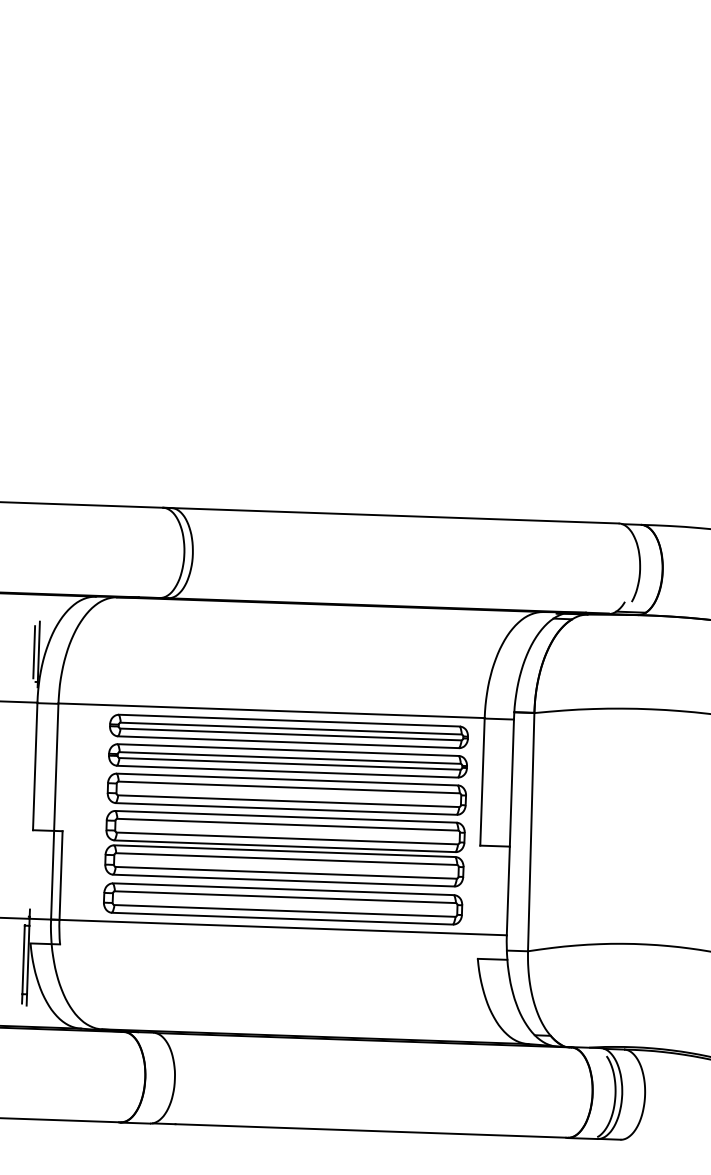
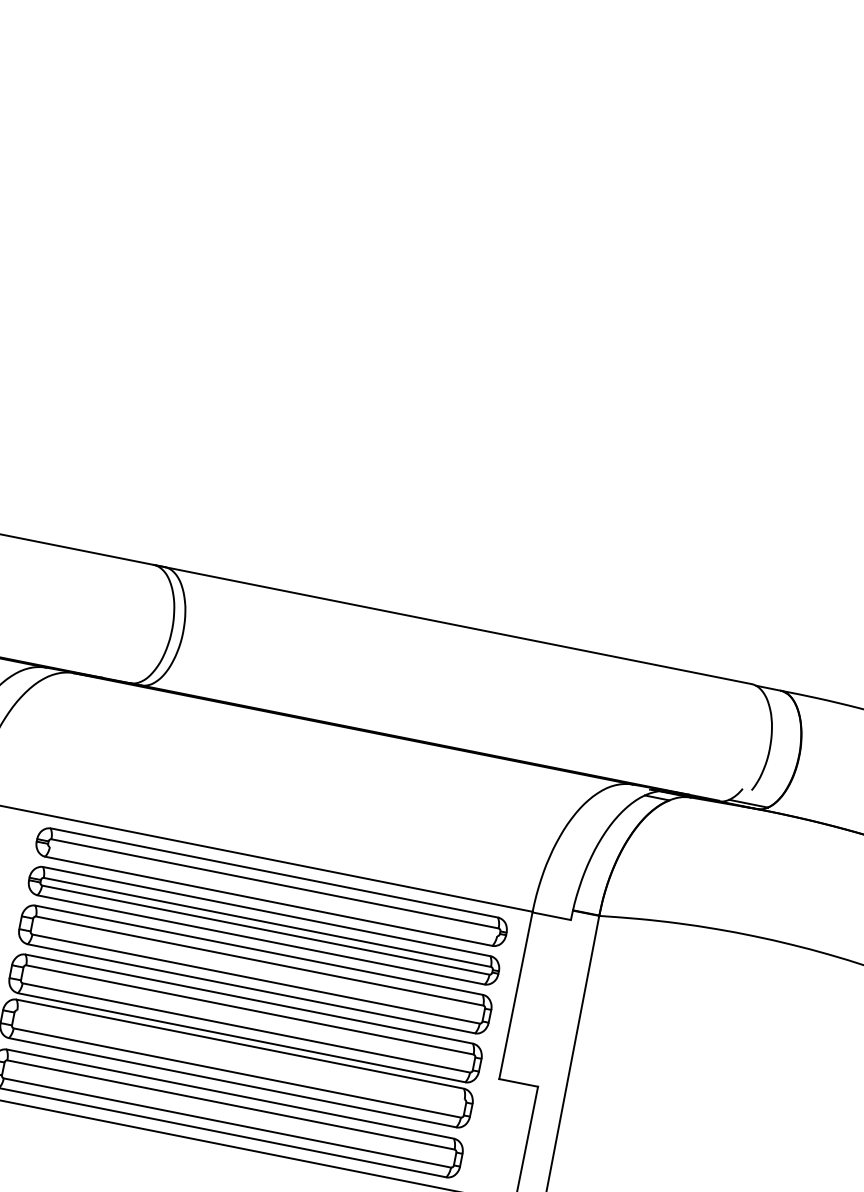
line: (290, 734) -> (272, 891), removed
line: (511, 782) -> (554, 1002), removed
line: (286, 858) -> (240, 1054), removed

